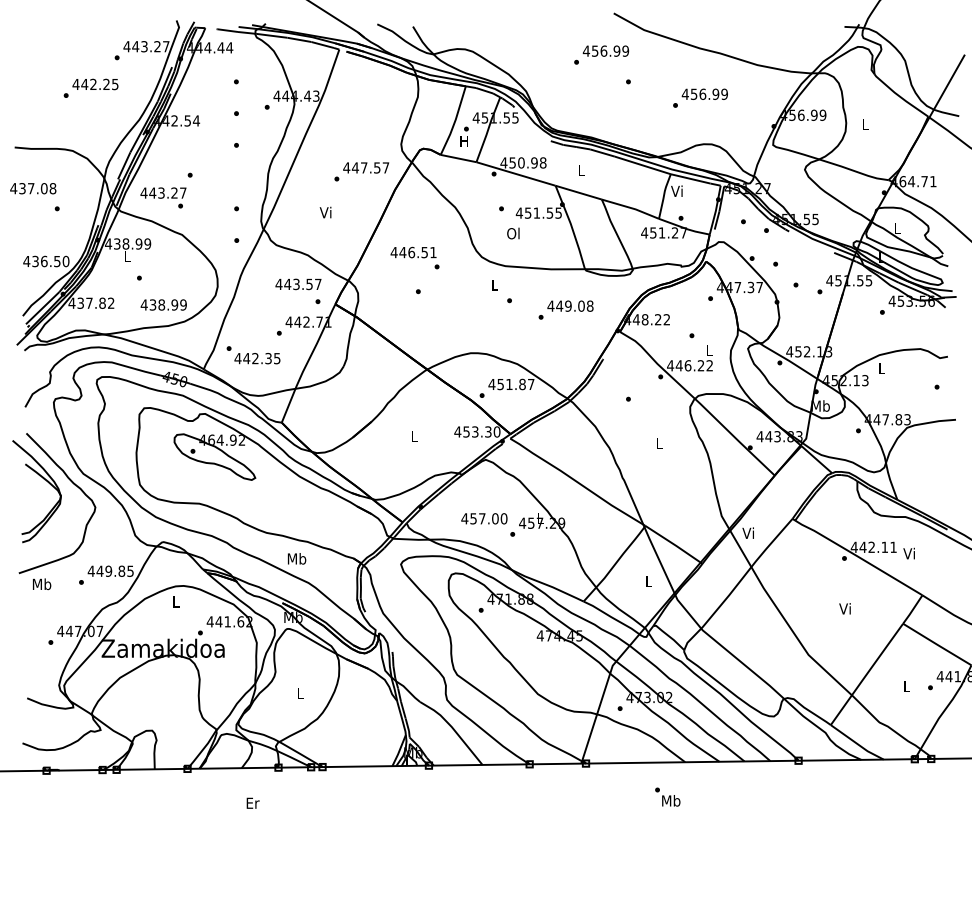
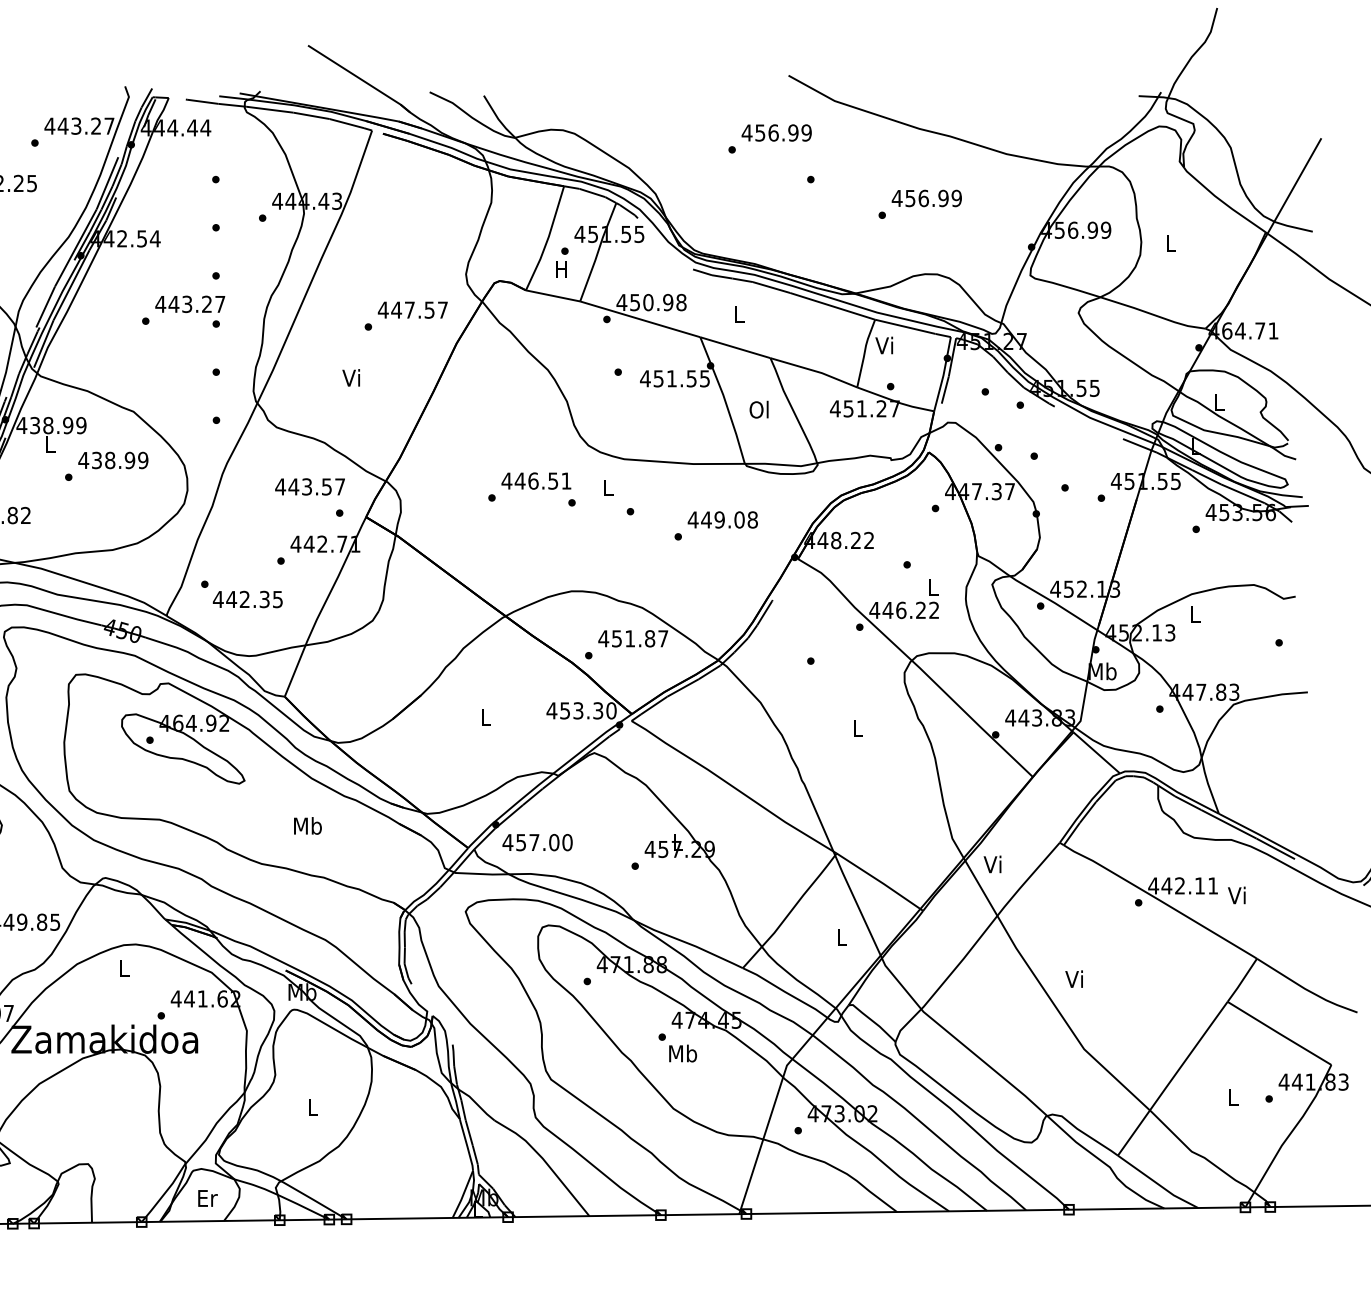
text: (163, 197) -> (190, 311), moved
text: (513, 233) -> (759, 409), moved
text: (414, 257) -> (537, 488), moved
text: (163, 304) -> (112, 459), moved
text: (484, 518) -> (537, 842), moved
text: (297, 558) -> (308, 825), moved
text: (844, 608) -> (1073, 978), moved
text: (667, 796) -> (677, 1047), moved
text: (252, 802) -> (206, 1197), moved

